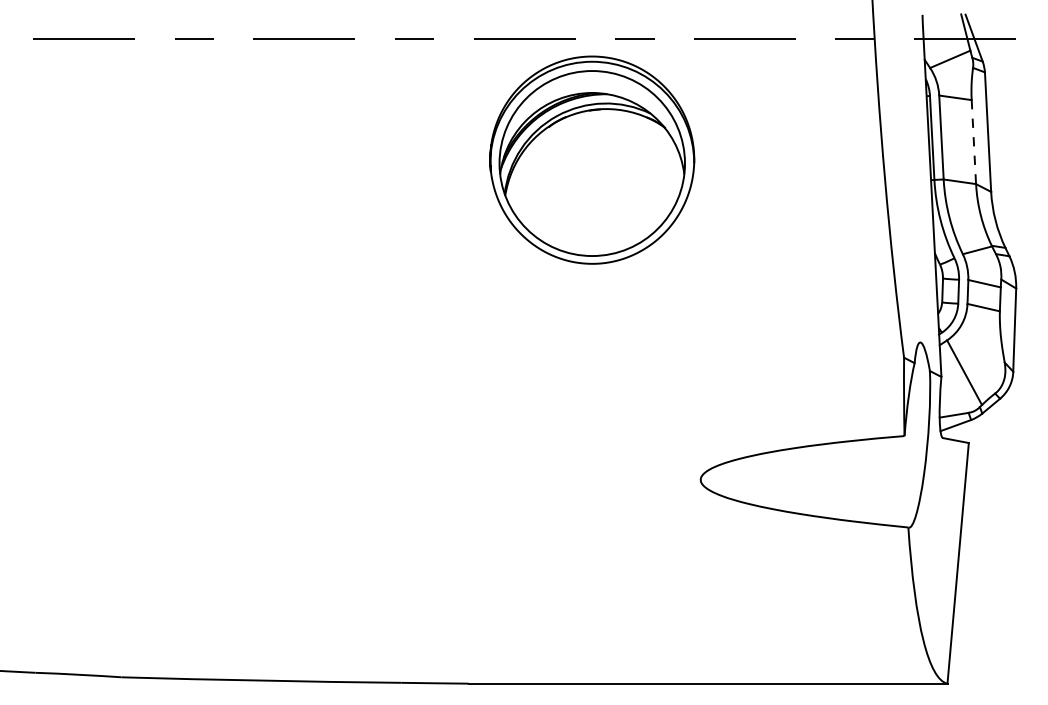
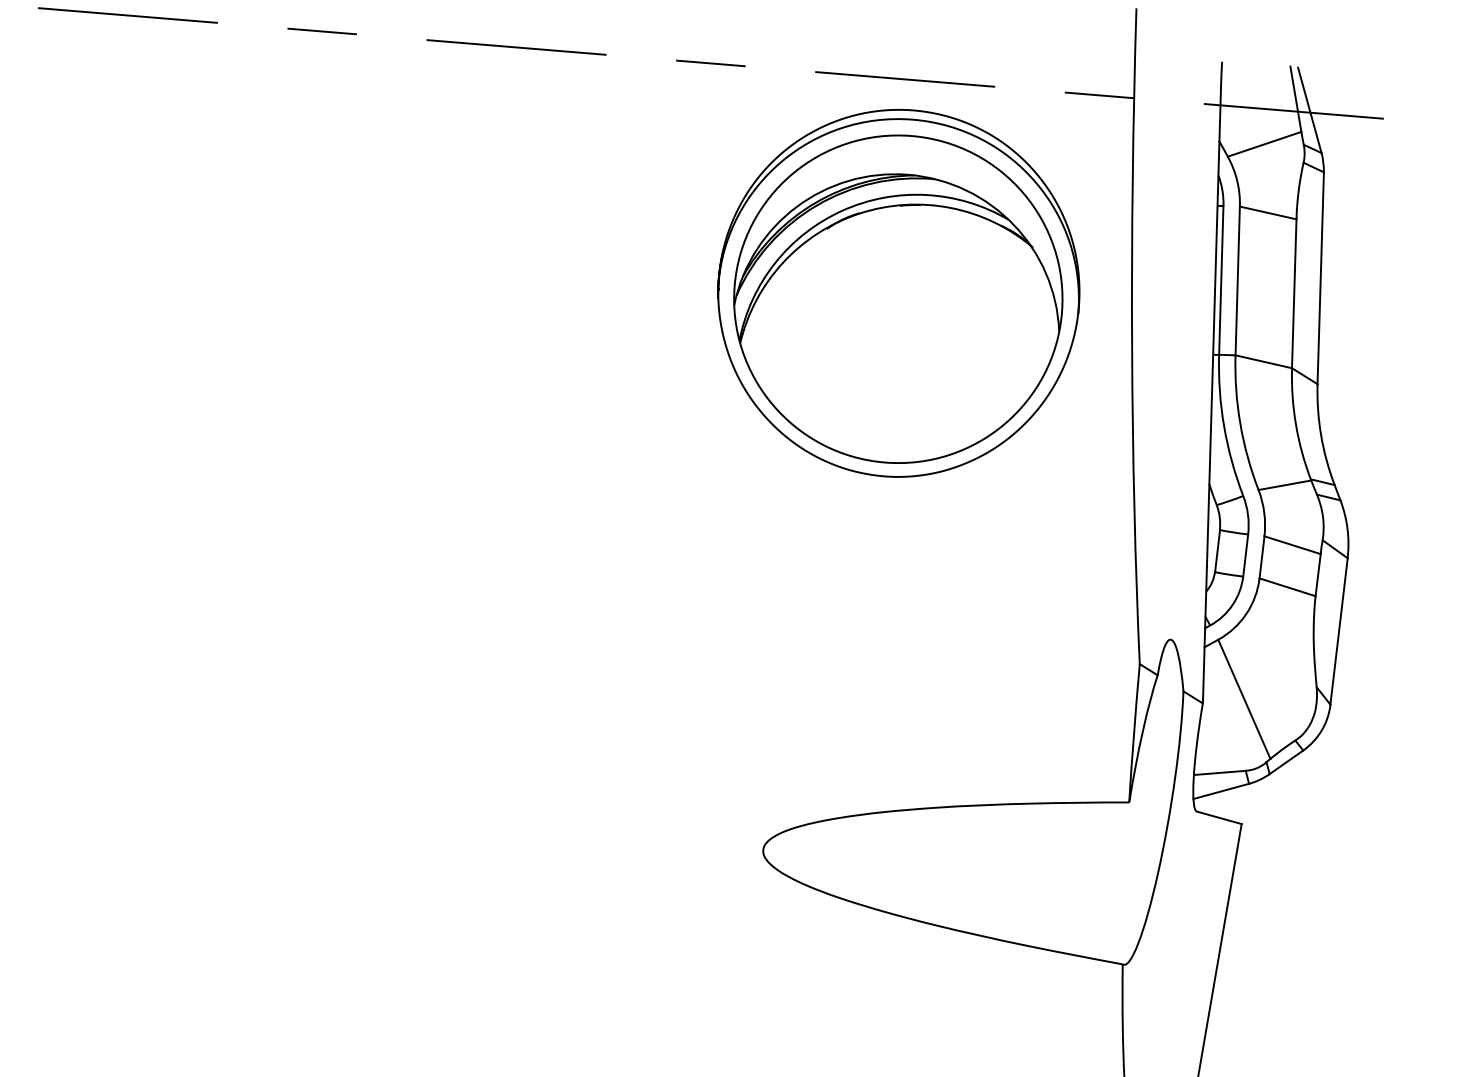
line: (973, 142) -> (1293, 294), dashed -> solid
part: (592, 159) -> (899, 292), moved

